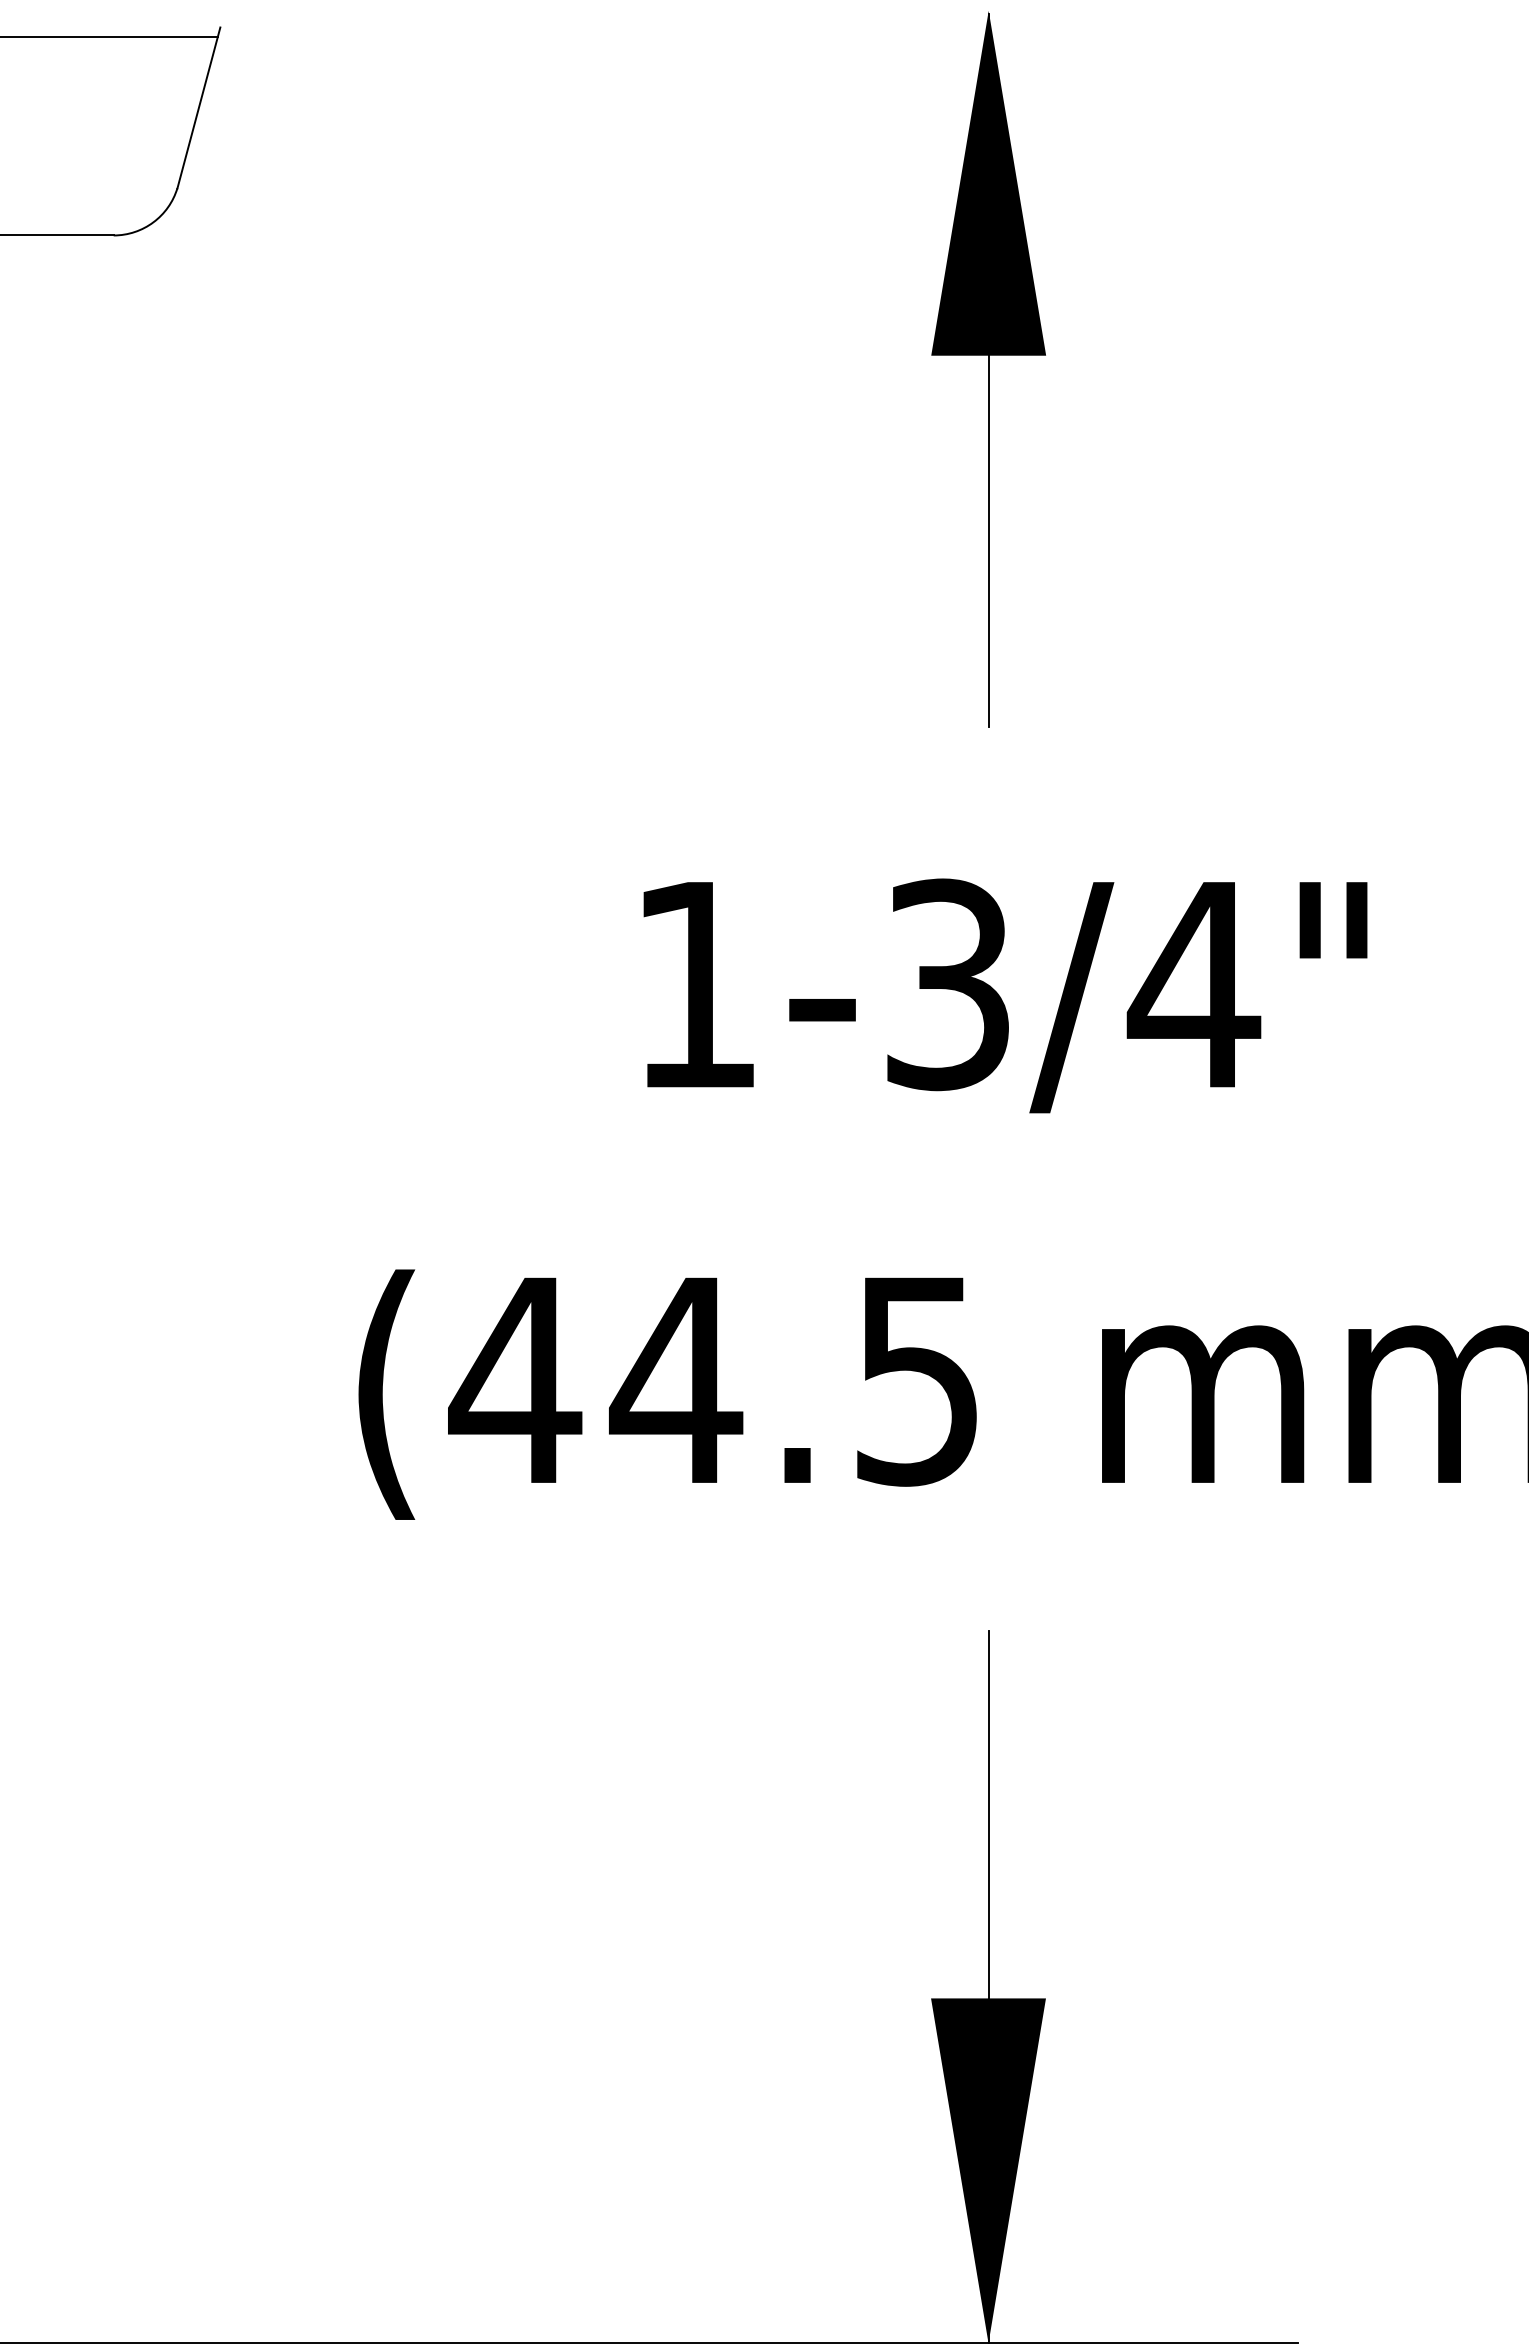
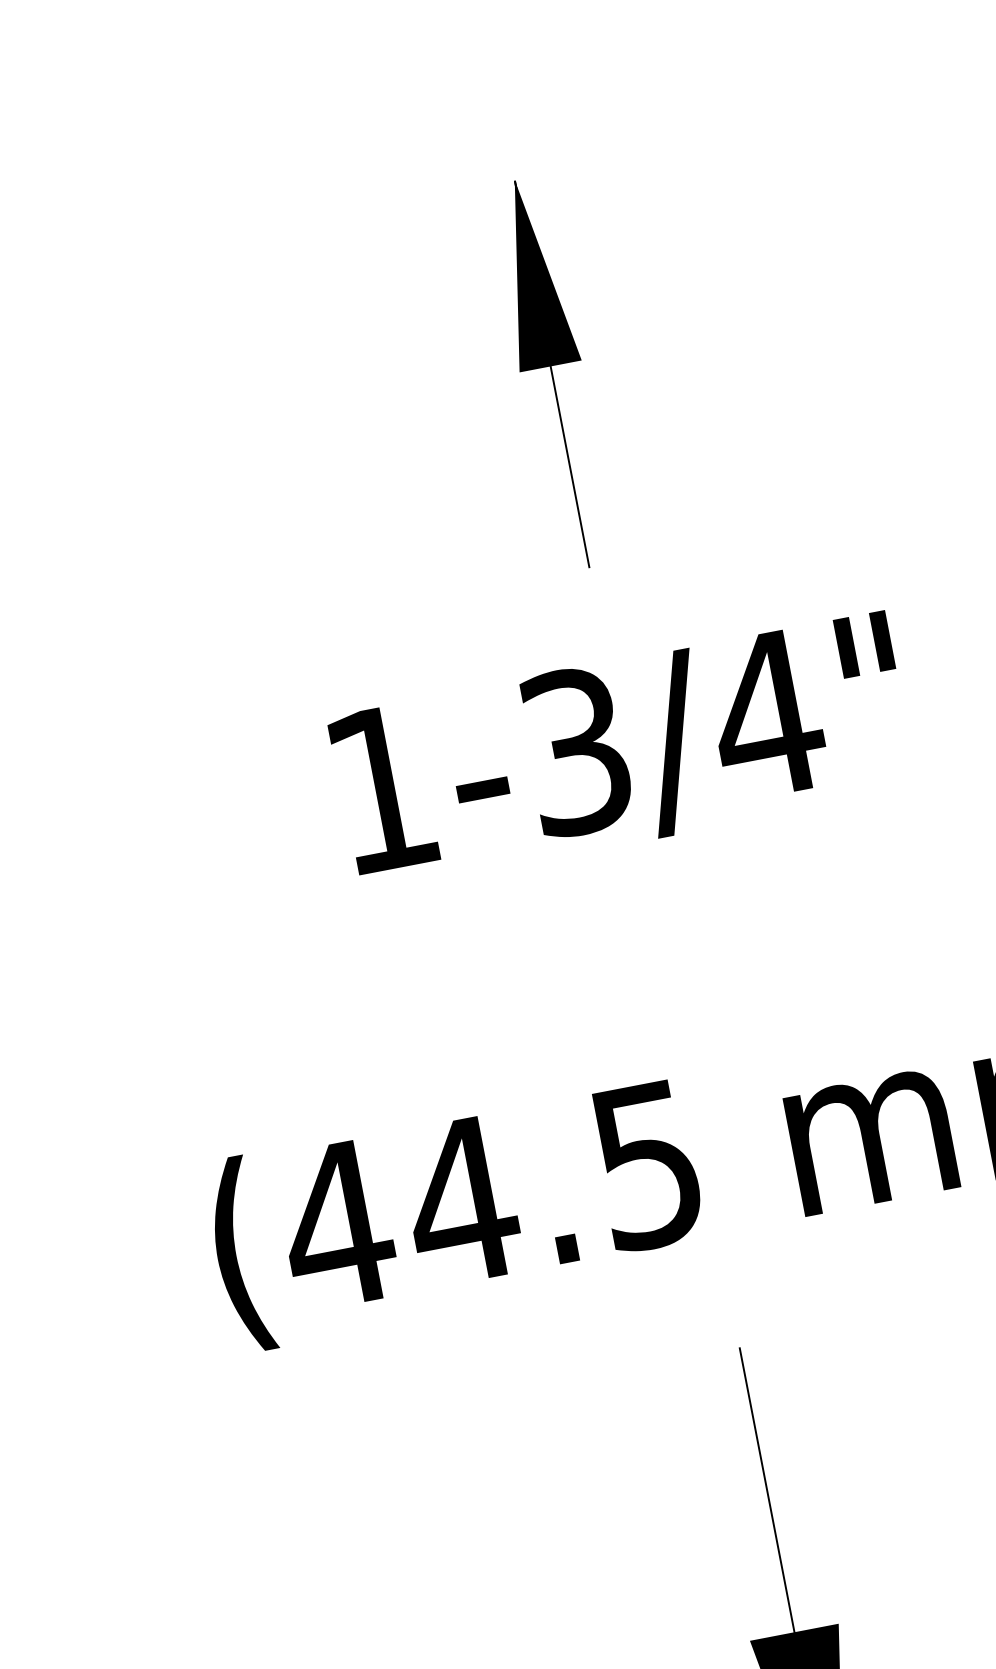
part: (988, 369) -> (551, 373), size x0.7
text: (1005, 995) -> (622, 751), moved

